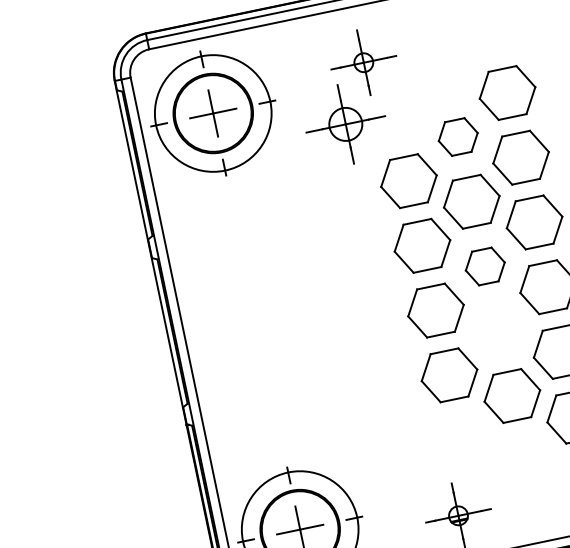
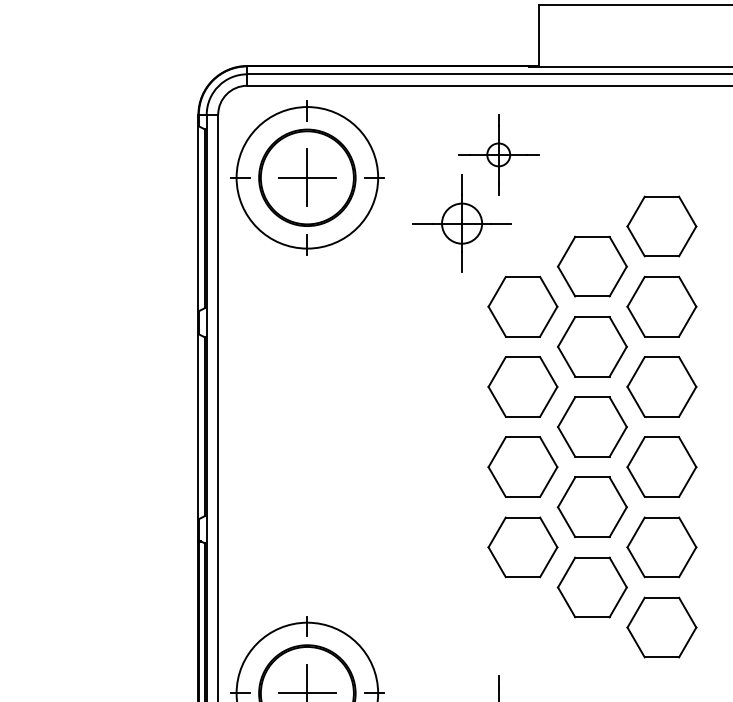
part: (458, 136) -> (592, 266), size x1.43
part: (485, 266) -> (592, 426), size x1.43
part: (498, 330) -> (592, 506), added

